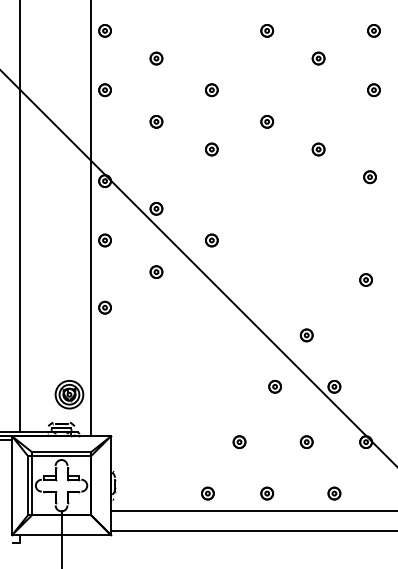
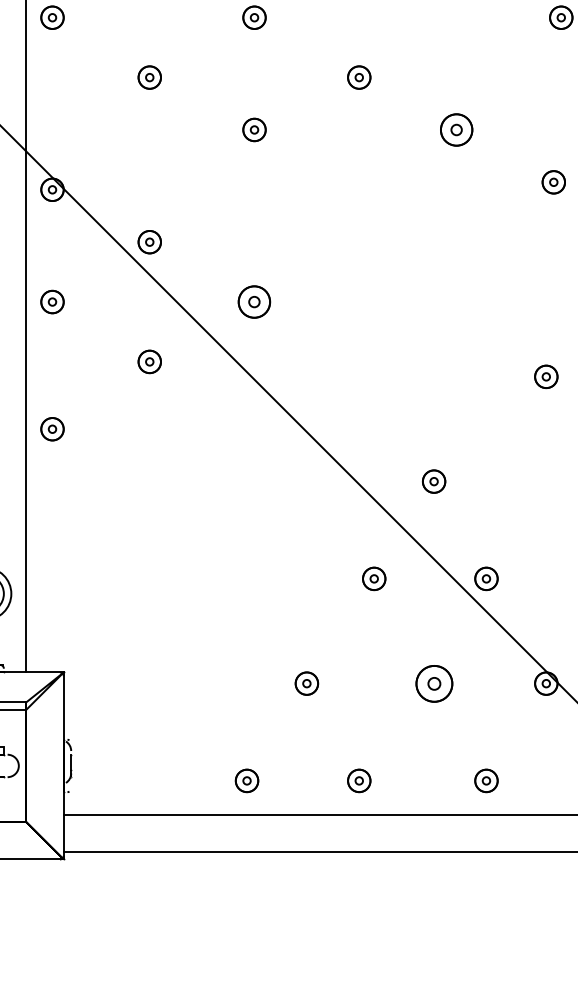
part: (318, 149) -> (456, 129), size x1.4
part: (211, 240) -> (253, 302), size x1.4
part: (306, 441) -> (433, 682), size x1.6

